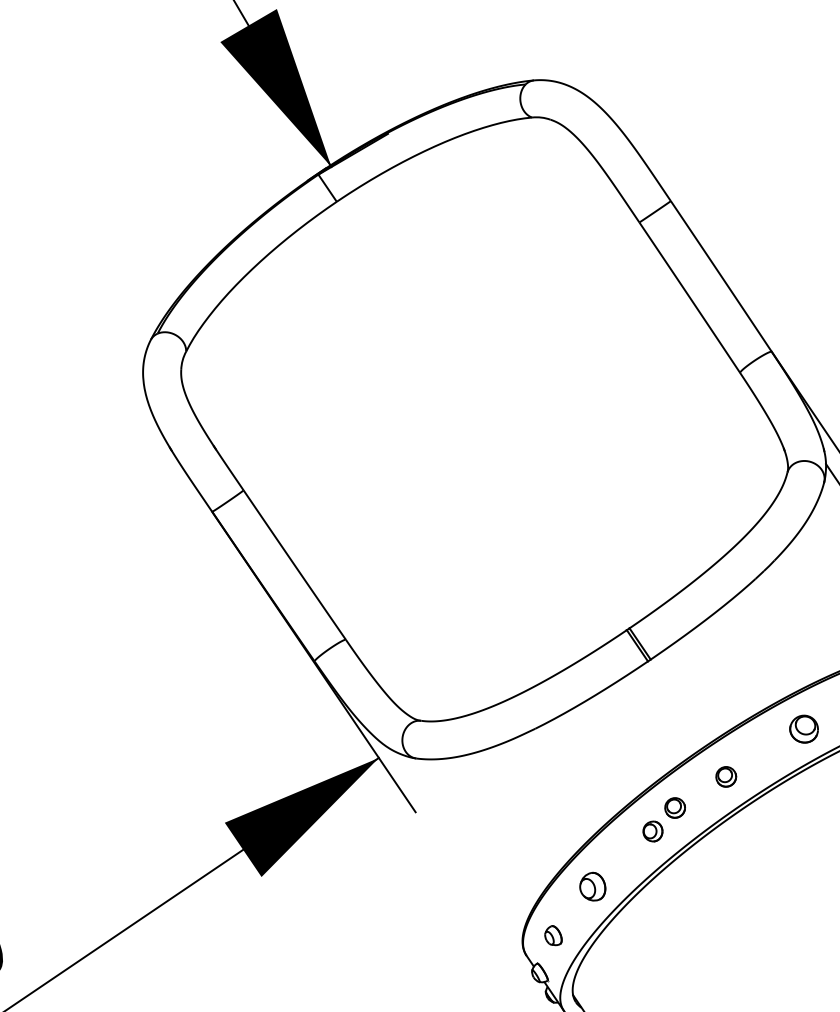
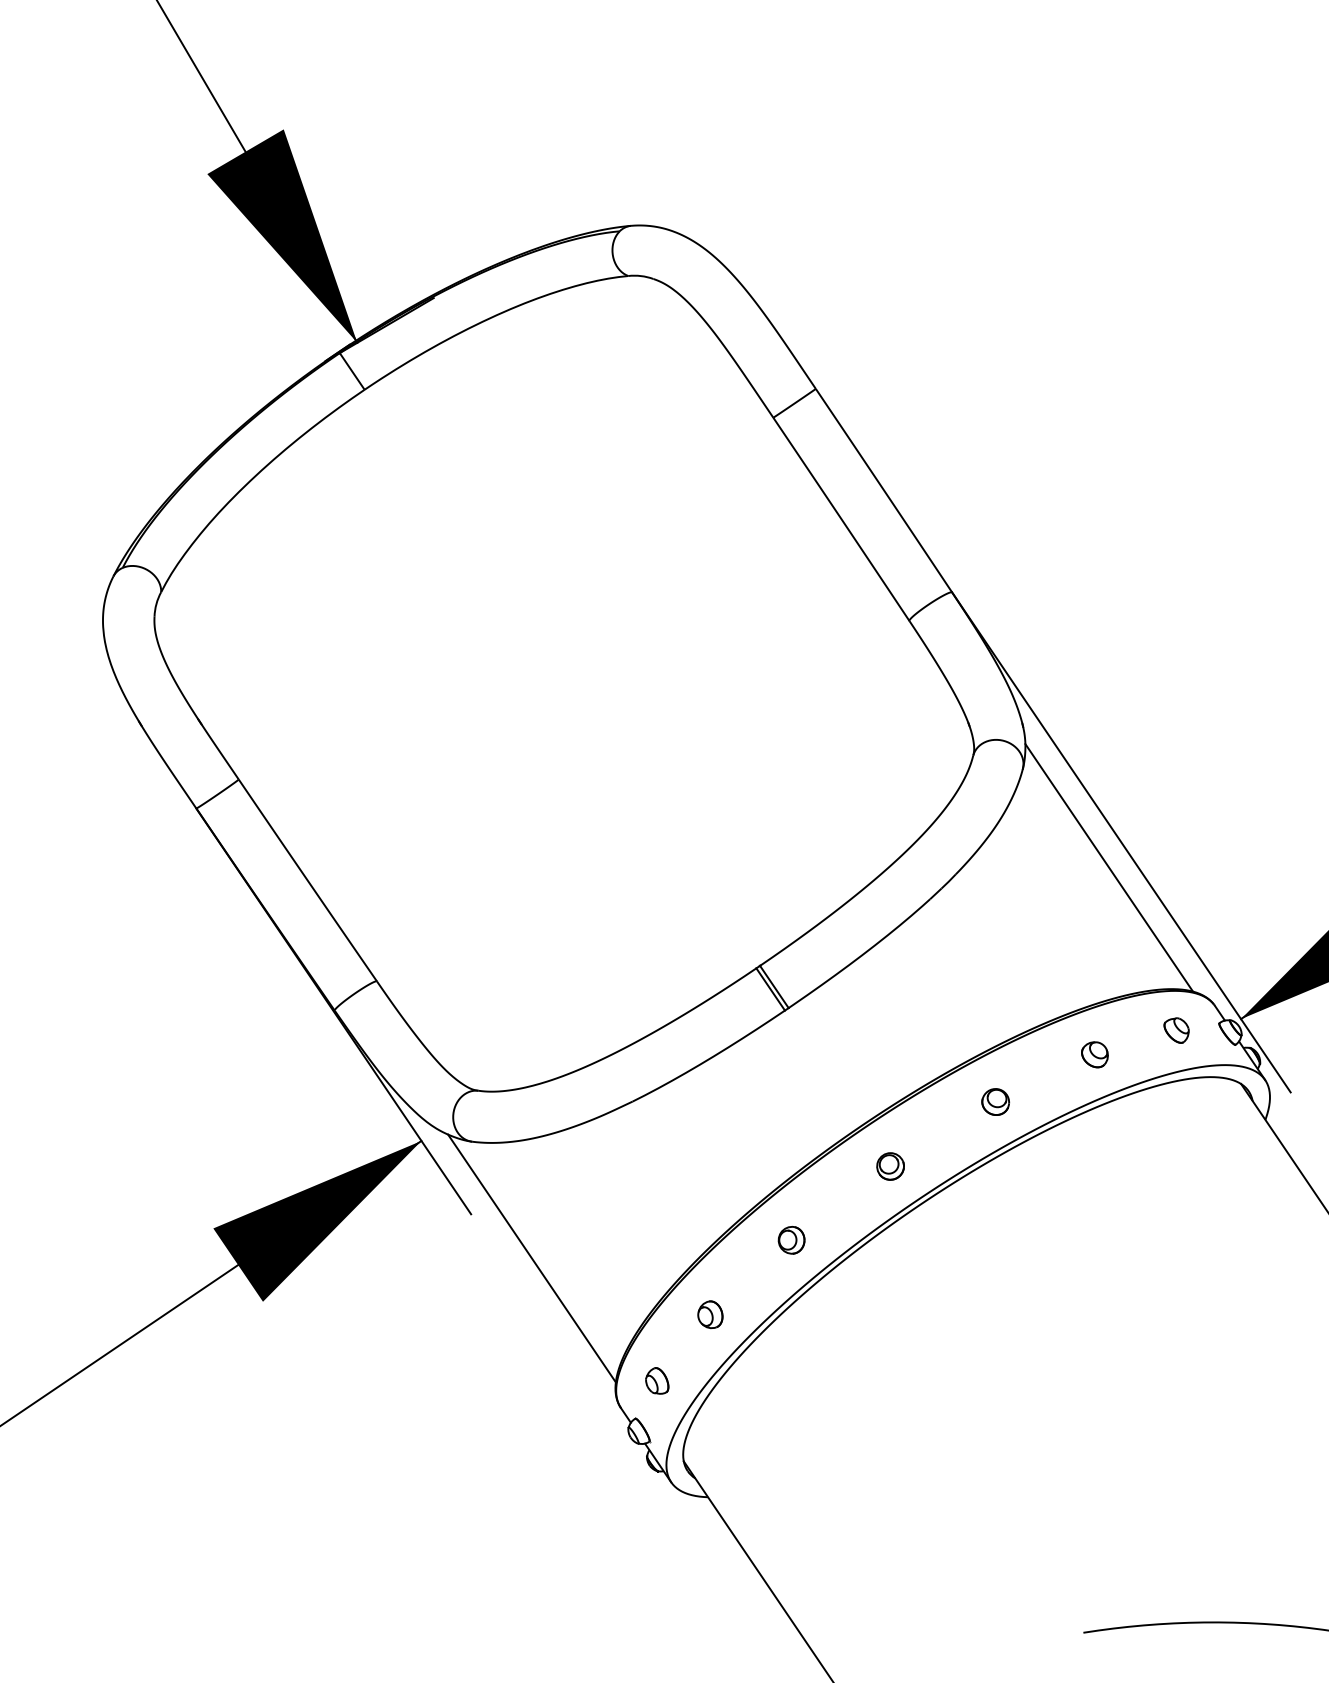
part: (803, 728) -> (995, 1101), size x0.71
part: (675, 807) -> (821, 1208), removed
line: (460, 844) -> (531, 1258), added
part: (592, 886) -> (710, 1314), size x0.71

